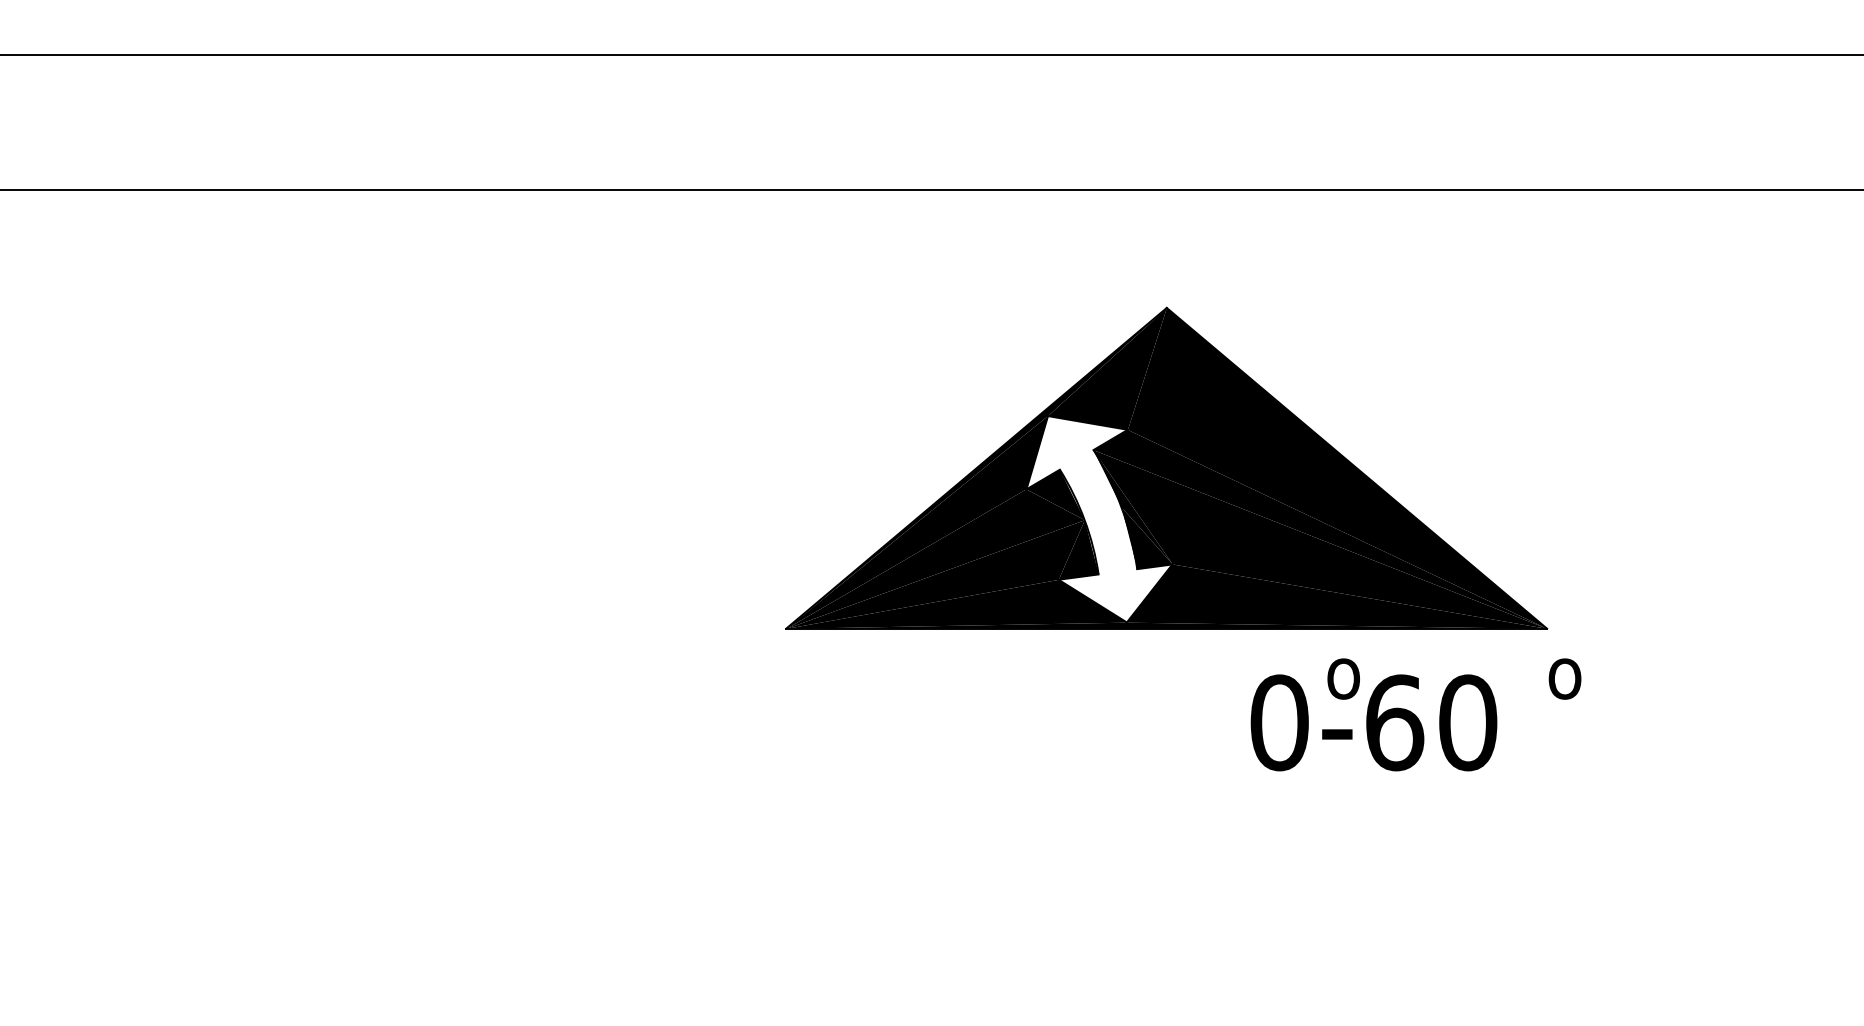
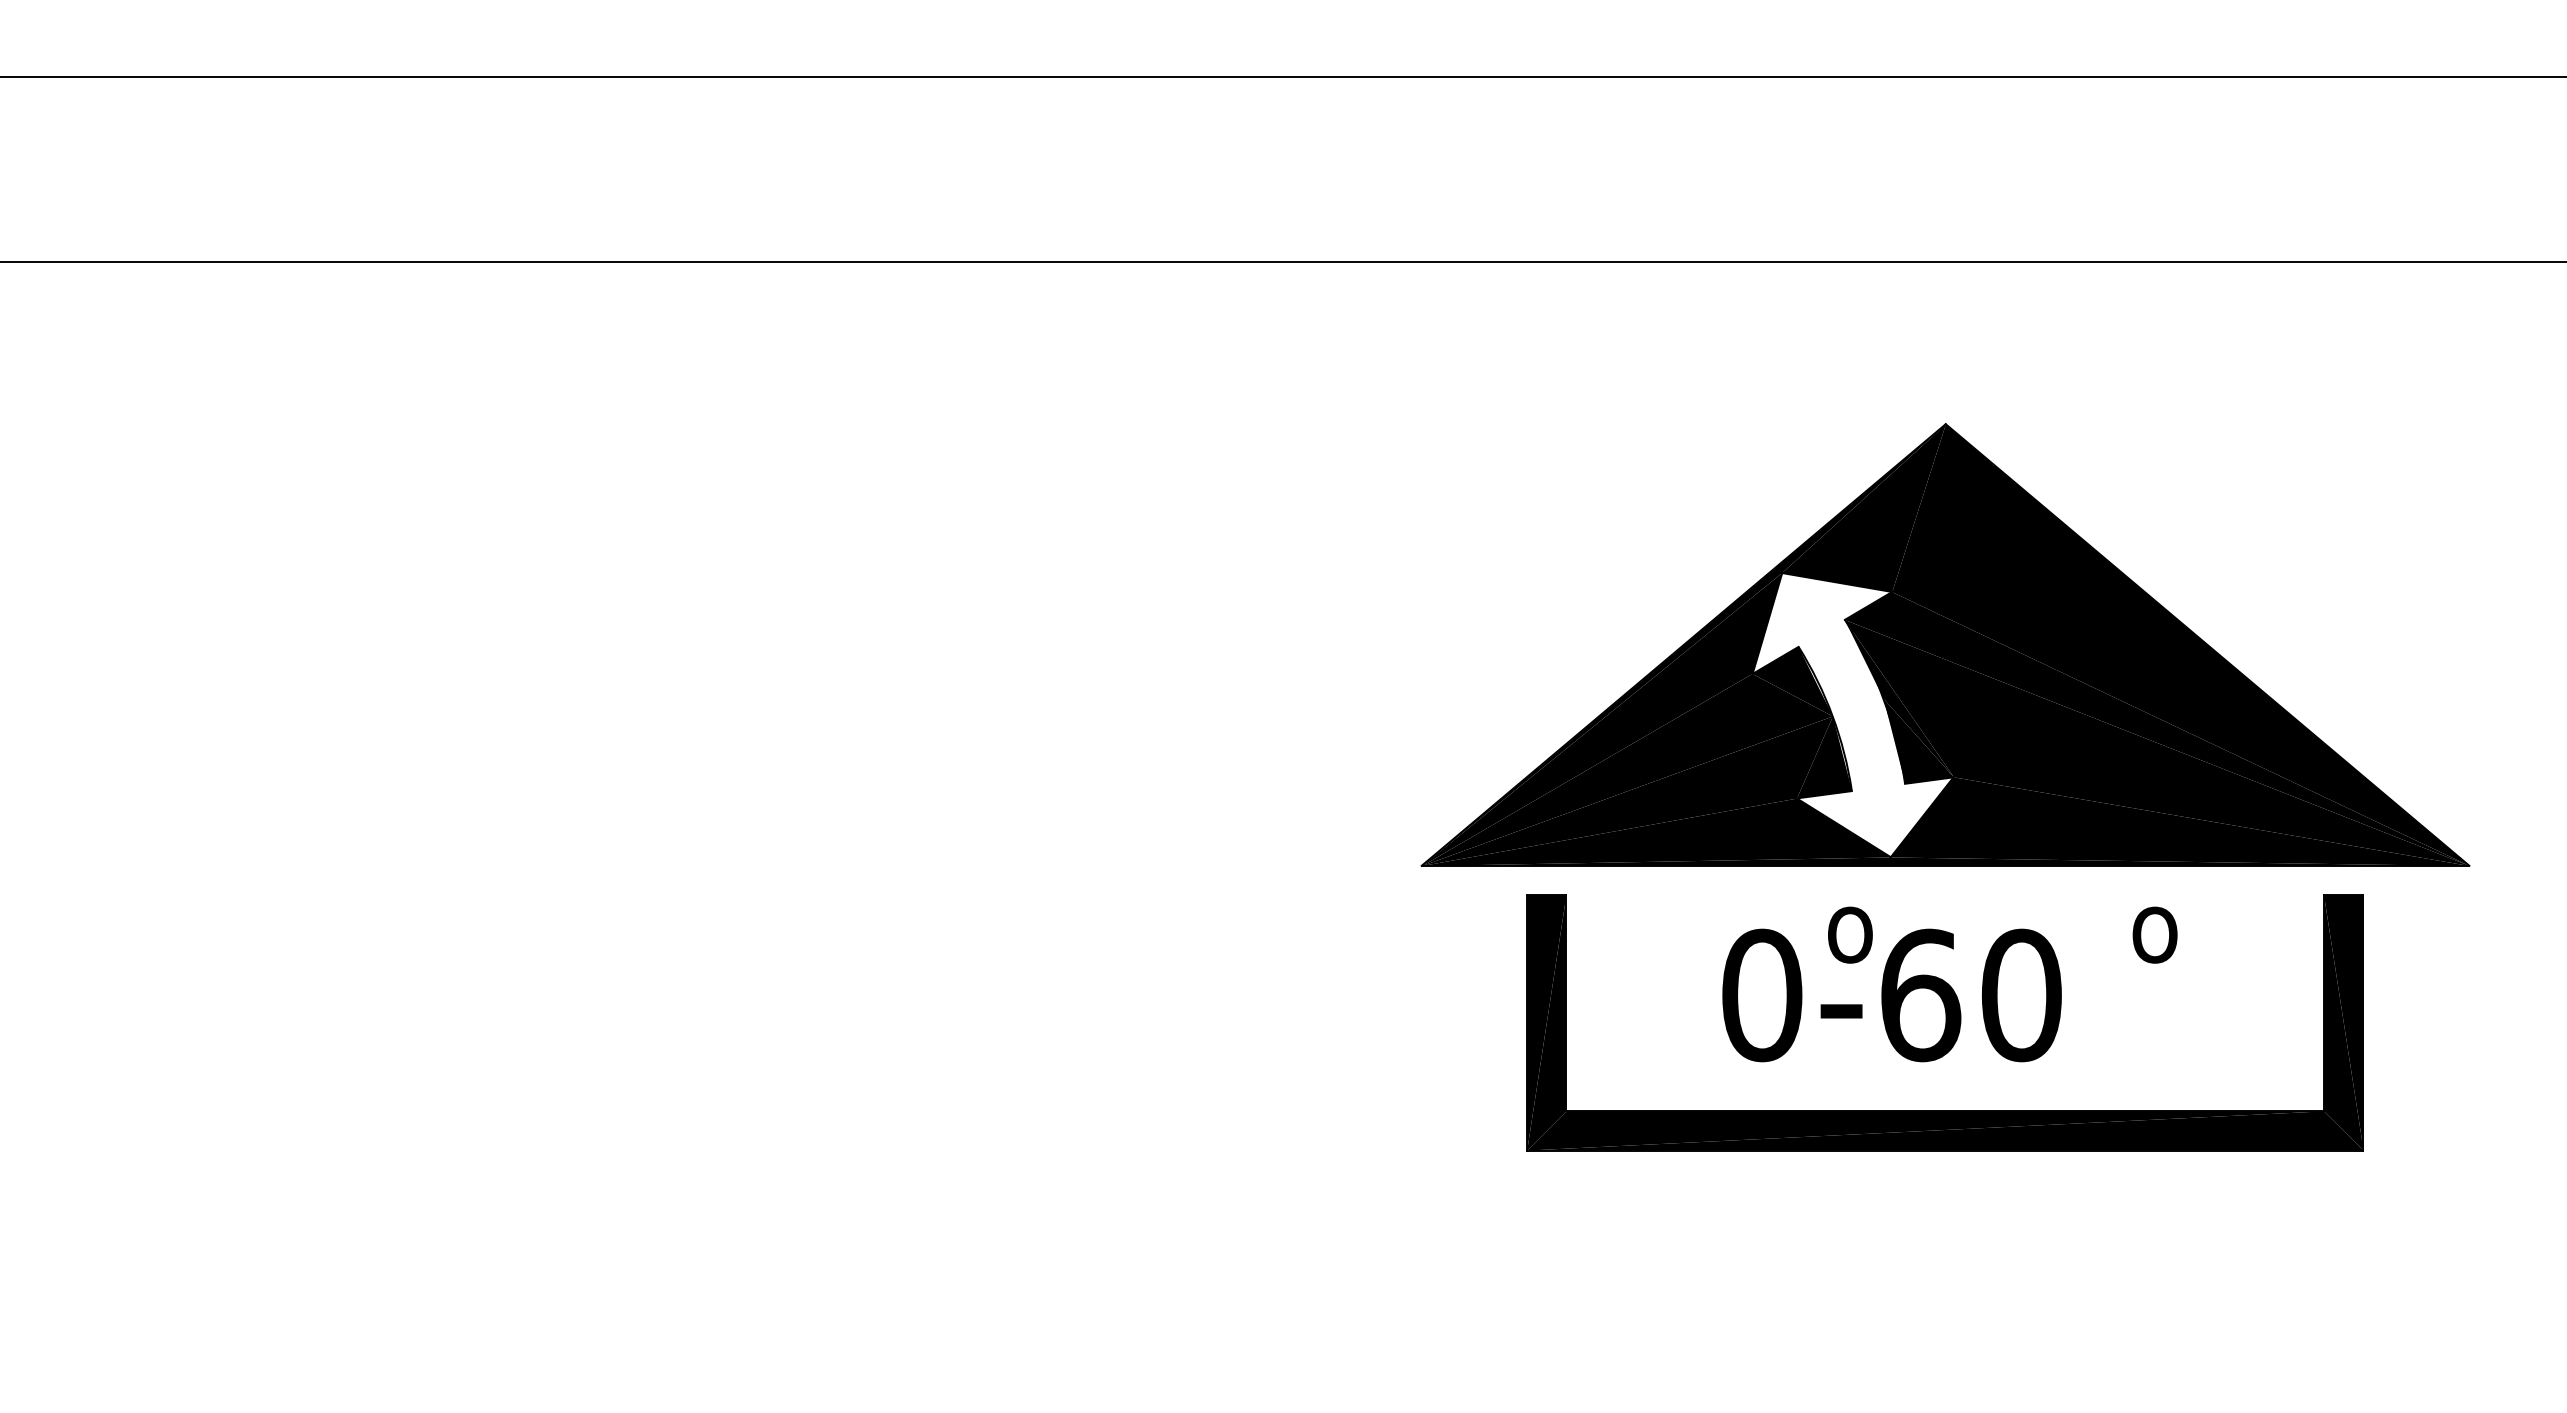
part: (1166, 467) -> (1945, 644), moved
part: (1412, 806) -> (1944, 1110), added

